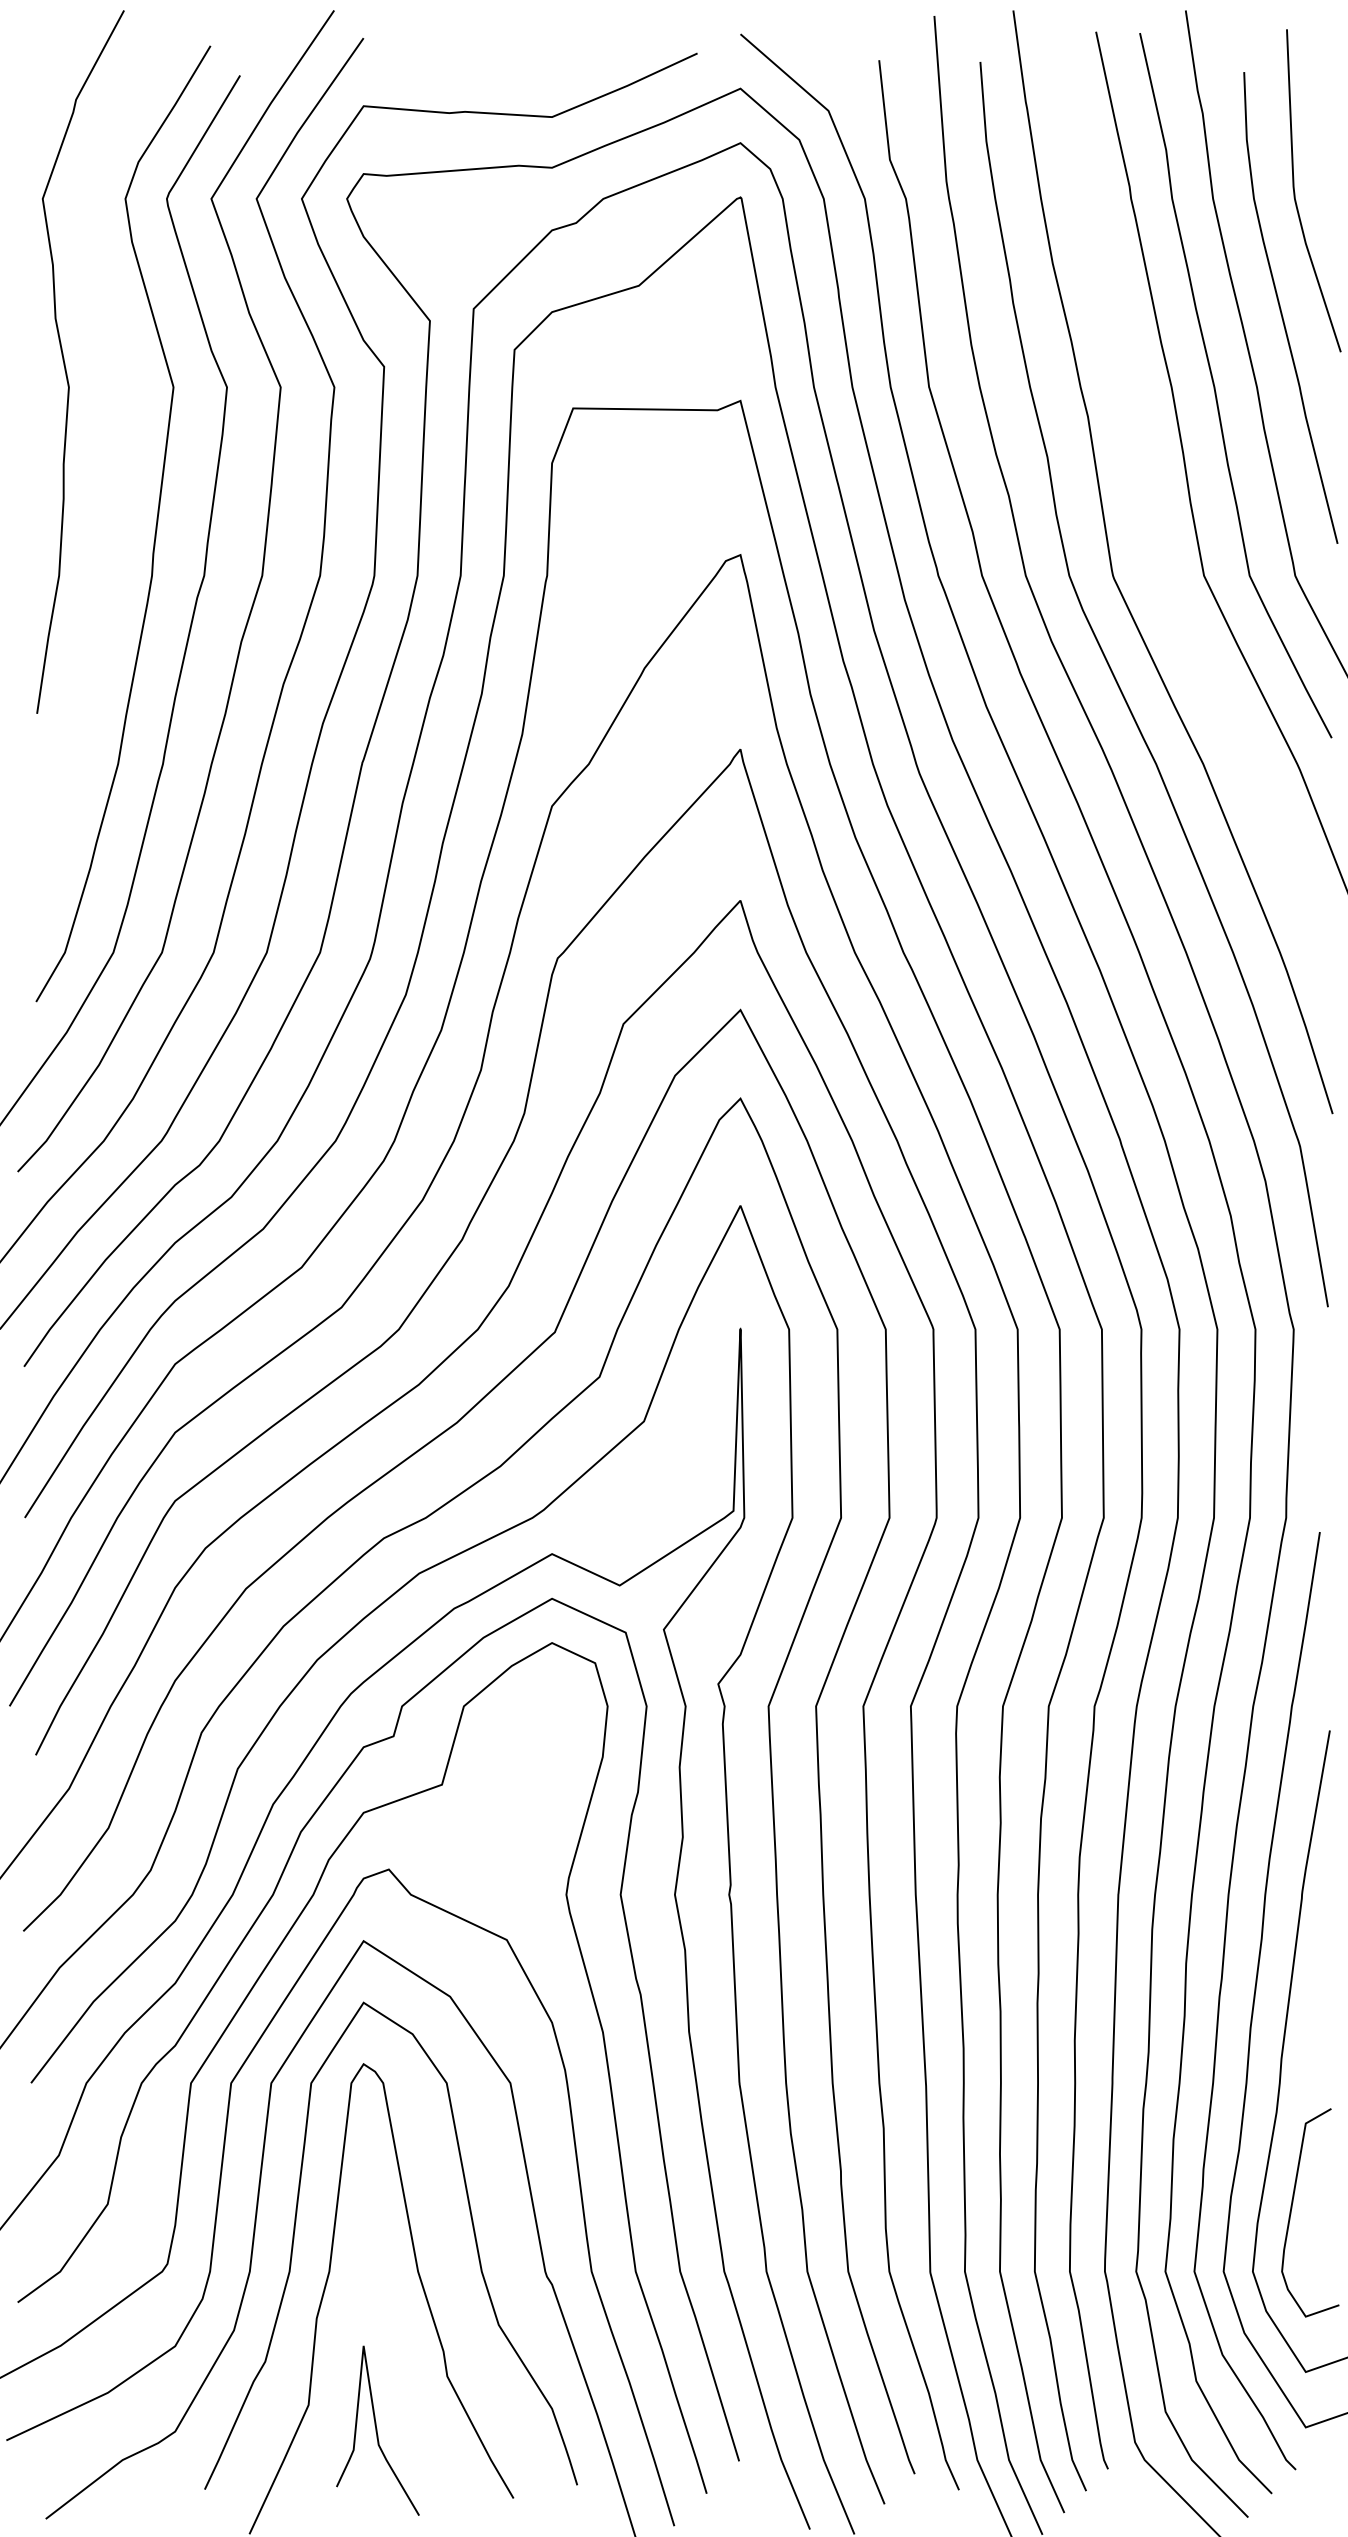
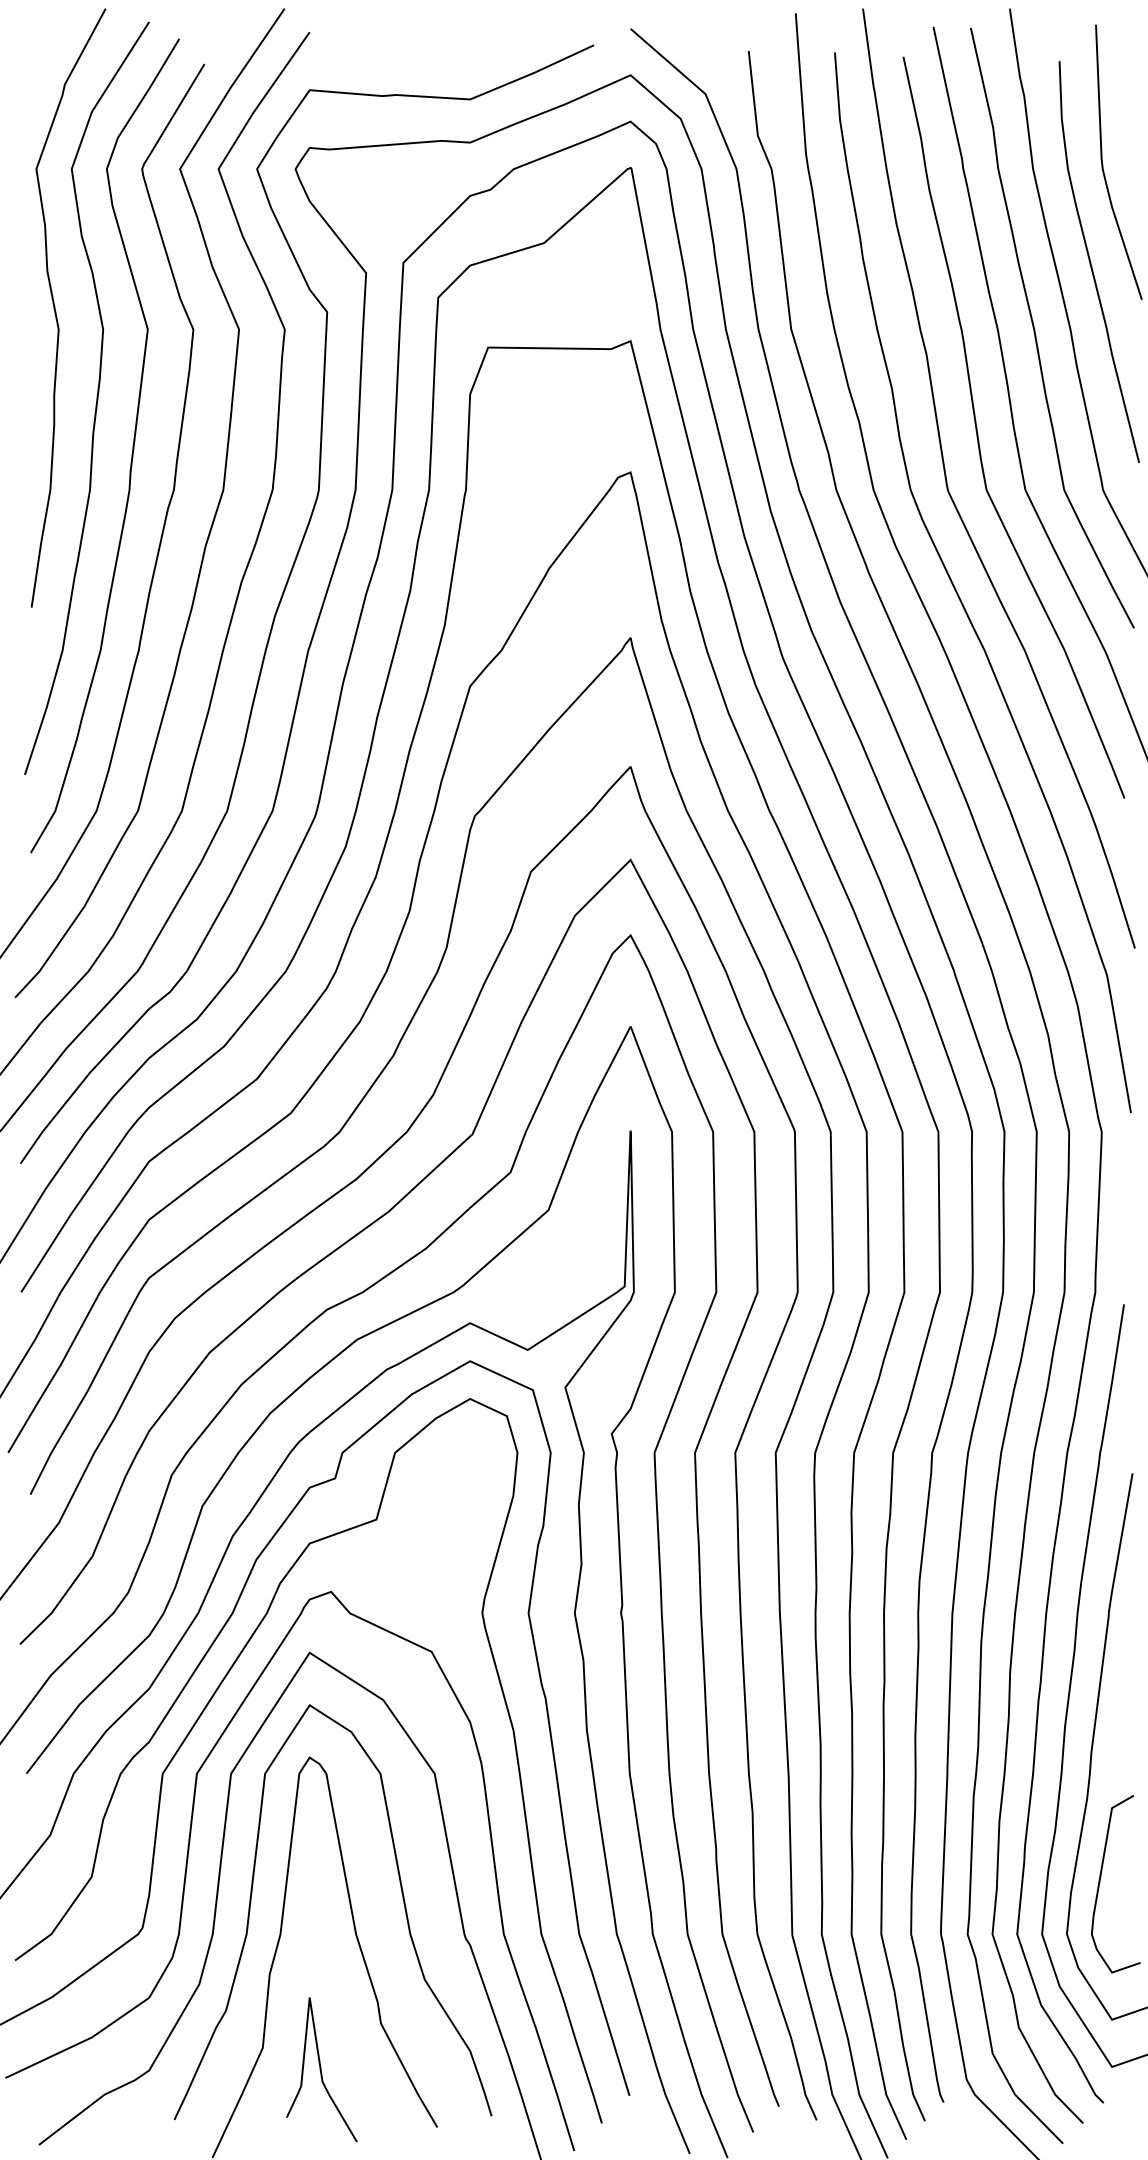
curve: (113, 467) -> (96, 397), added
curve: (1148, 508) -> (978, 432), added

